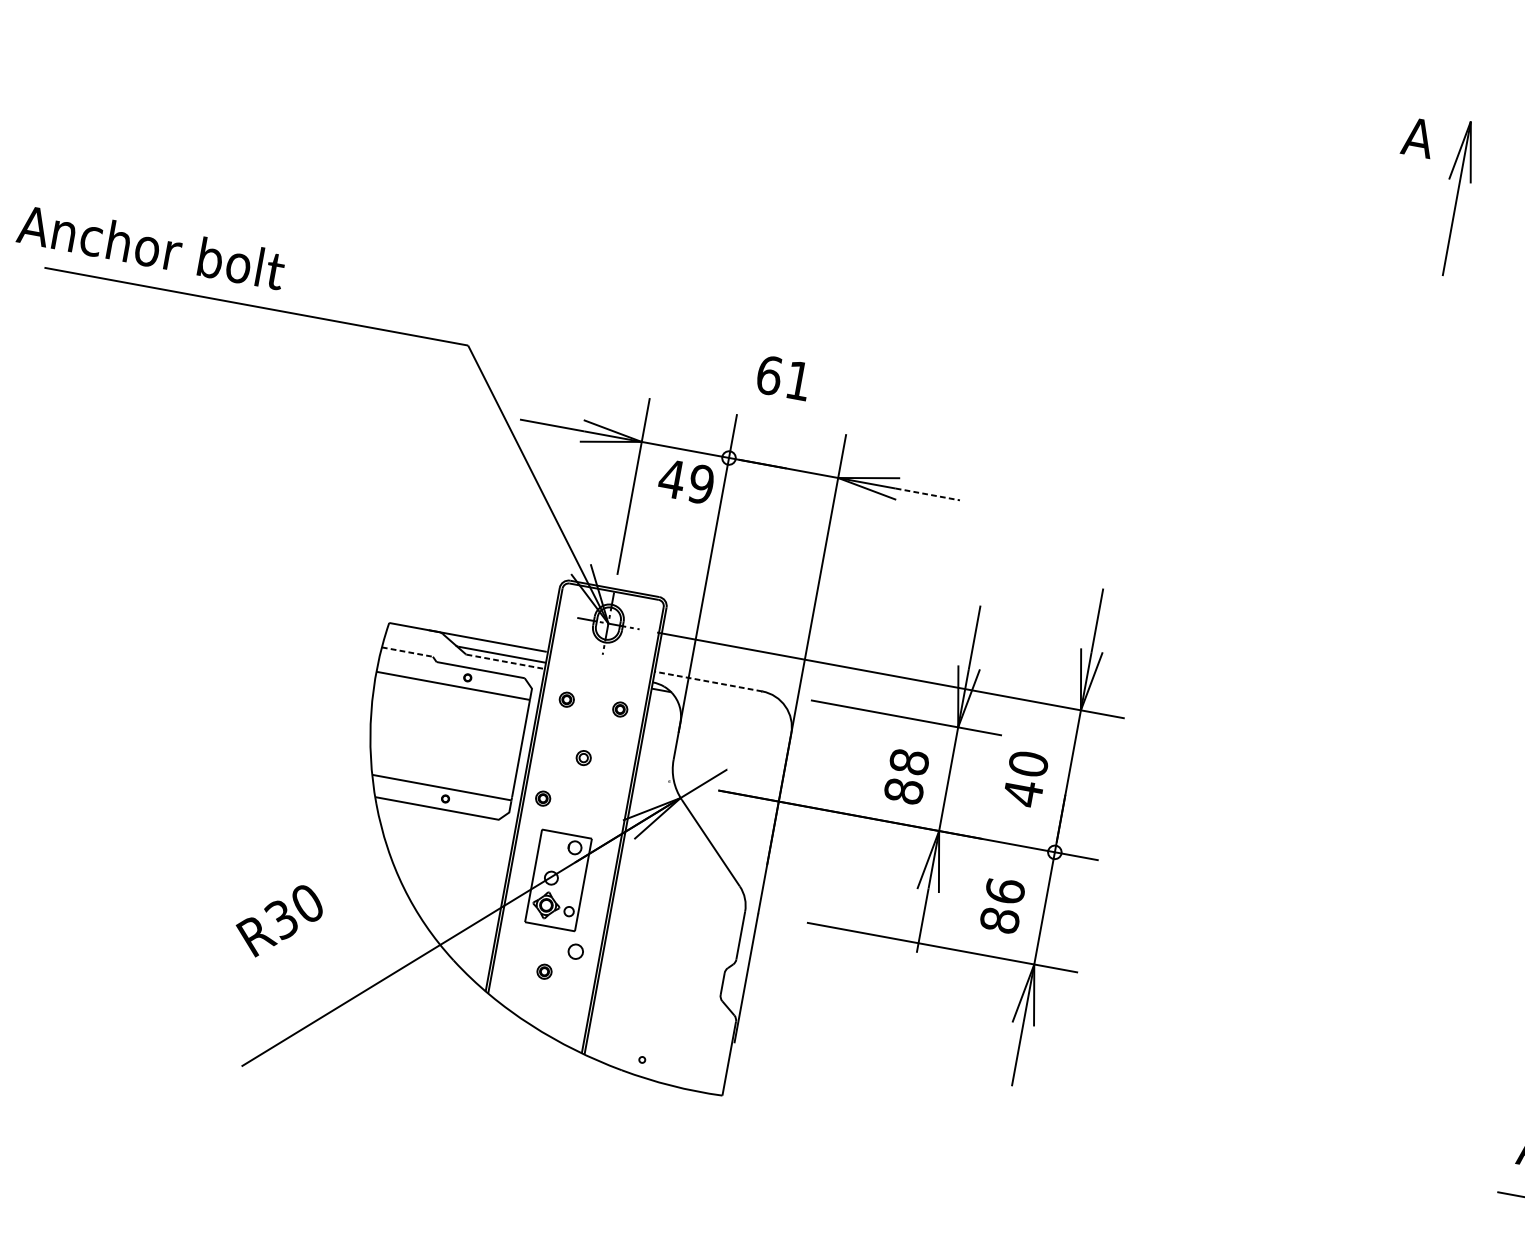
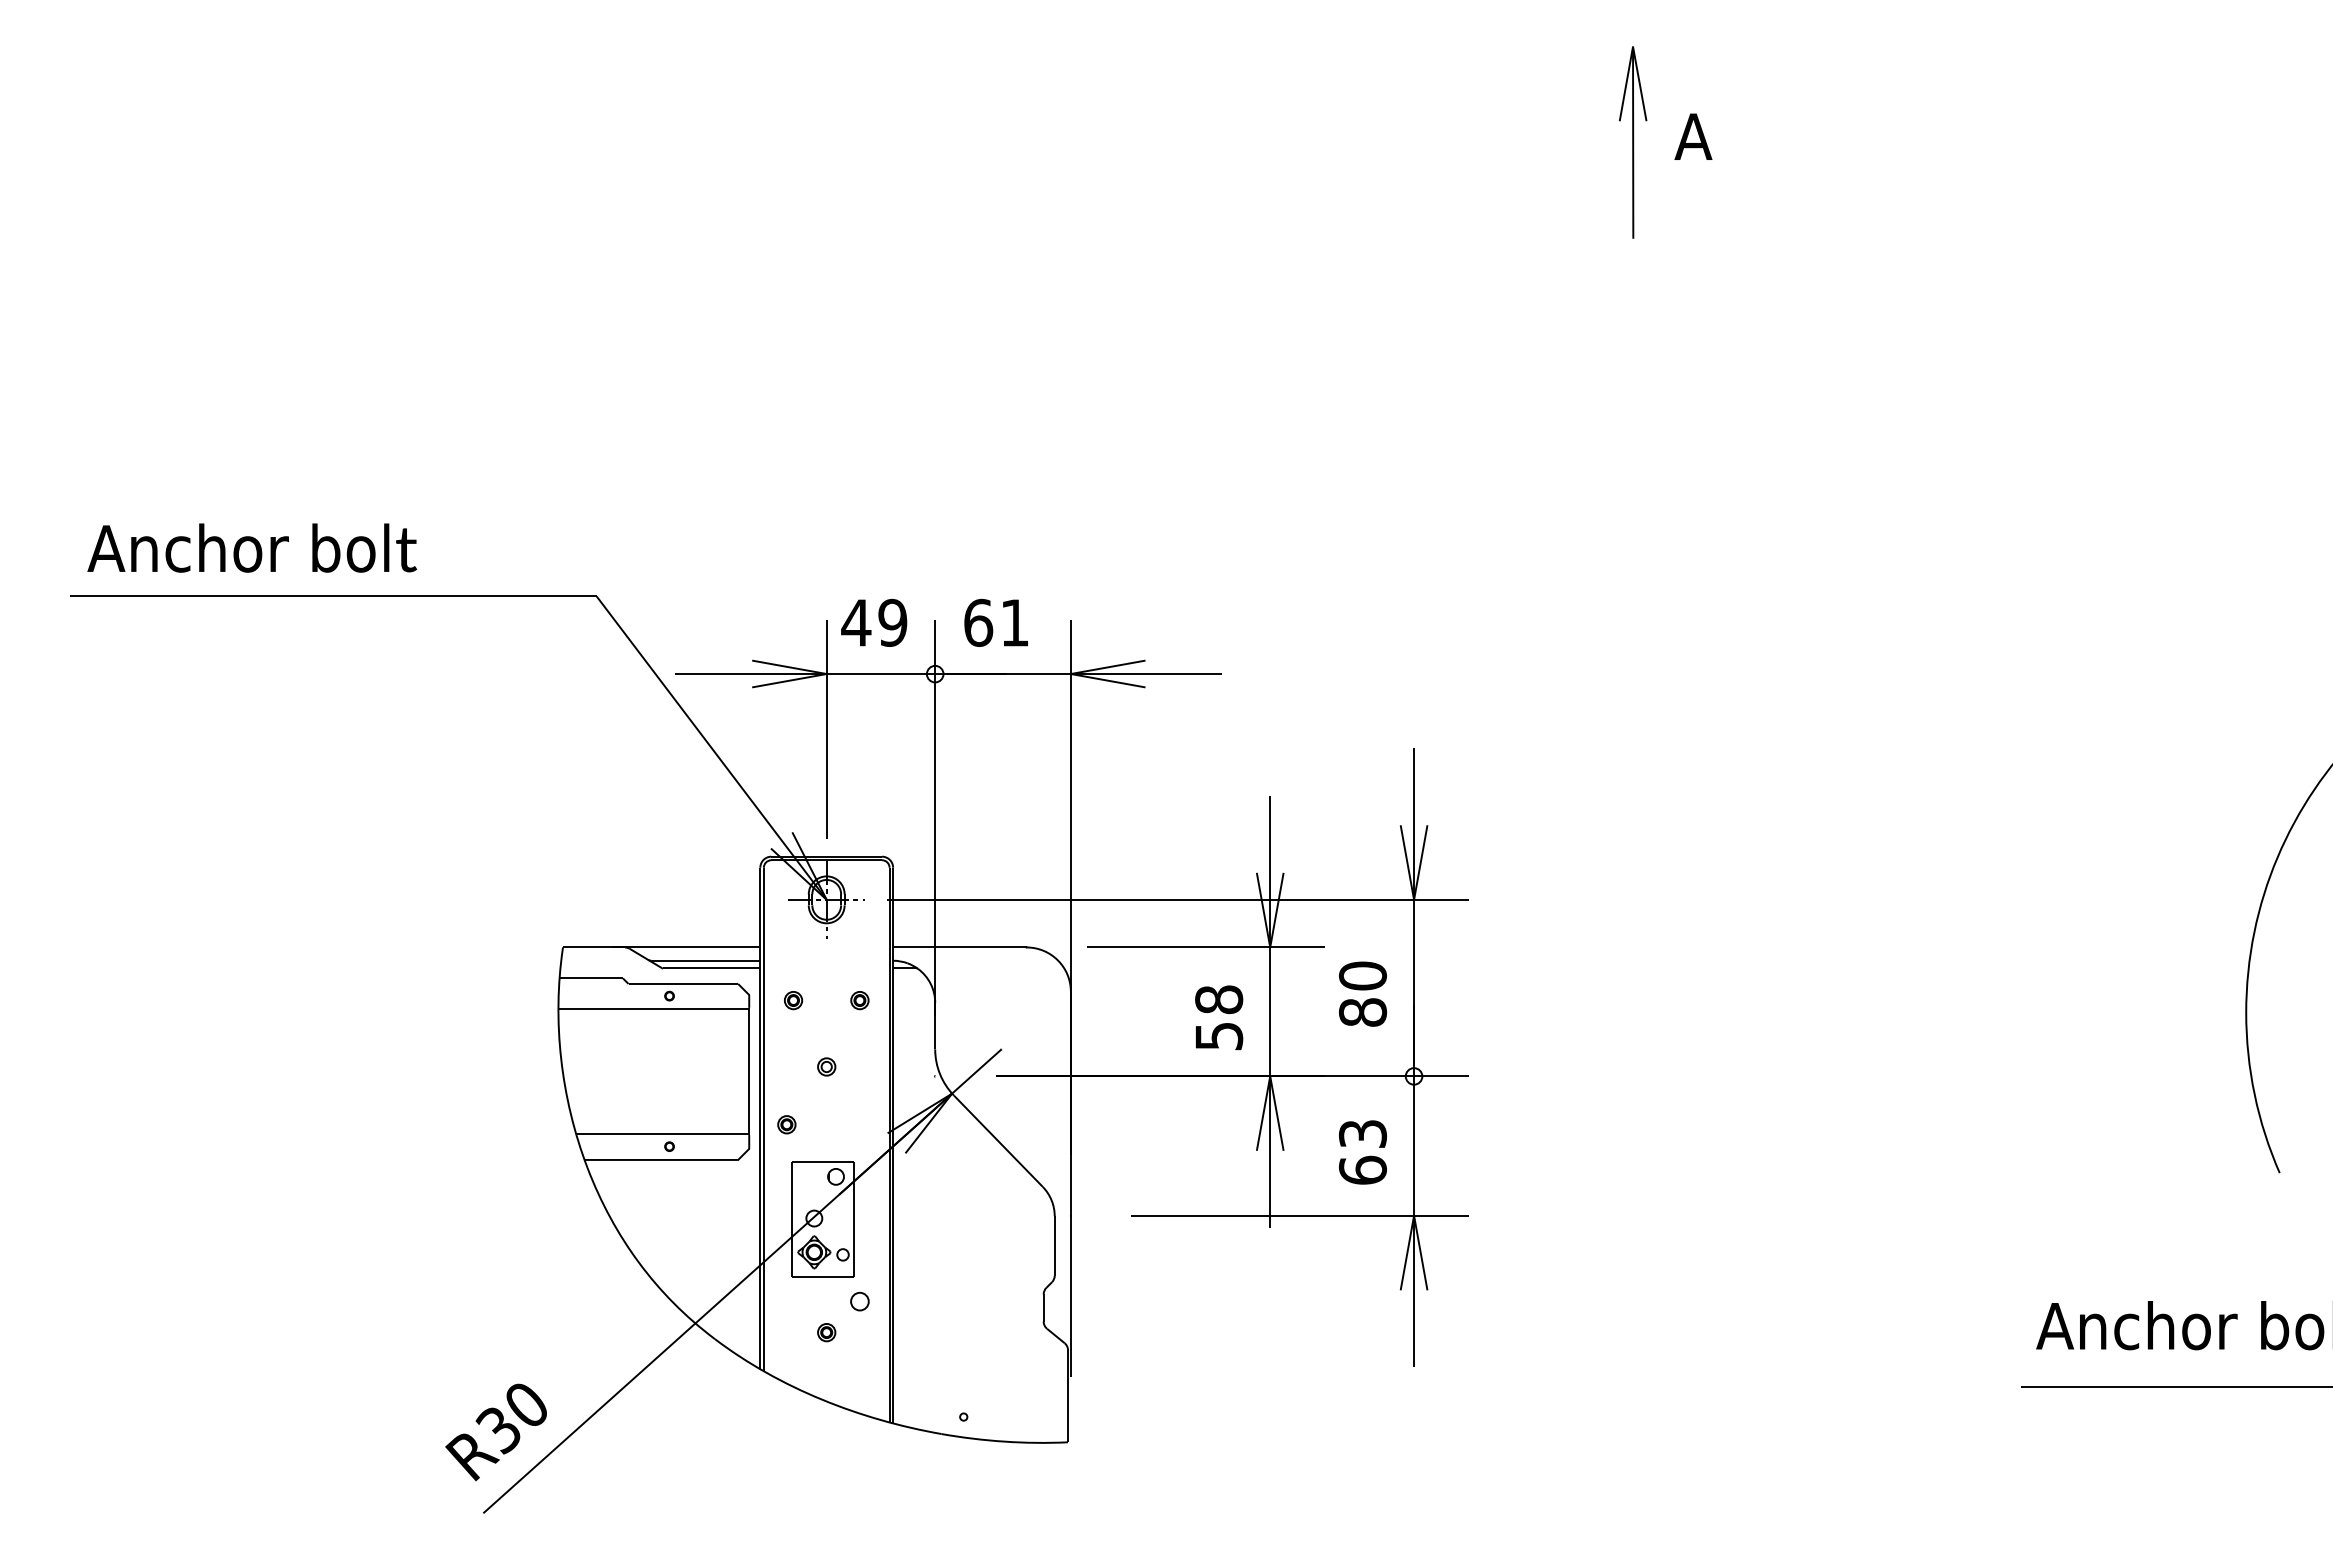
part: (1457, 198) -> (1633, 142), moved
text: (151, 246) -> (251, 547), moved
text: (783, 377) -> (995, 622), moved
text: (686, 481) -> (874, 622), moved
line: (927, 494) -> (1182, 674), dashed -> solid
line: (407, 652) -> (591, 978), dashed -> solid
line: (505, 661) -> (711, 968), dashed -> solid
line: (708, 681) -> (959, 947), dashed -> solid
text: (904, 791) -> (1219, 1036), 88 -> 58
text: (1023, 793) -> (1363, 1012), 40 -> 80
text: (1002, 905) -> (1362, 1151), 86 -> 63
text: (278, 921) -> (495, 1432), moved

